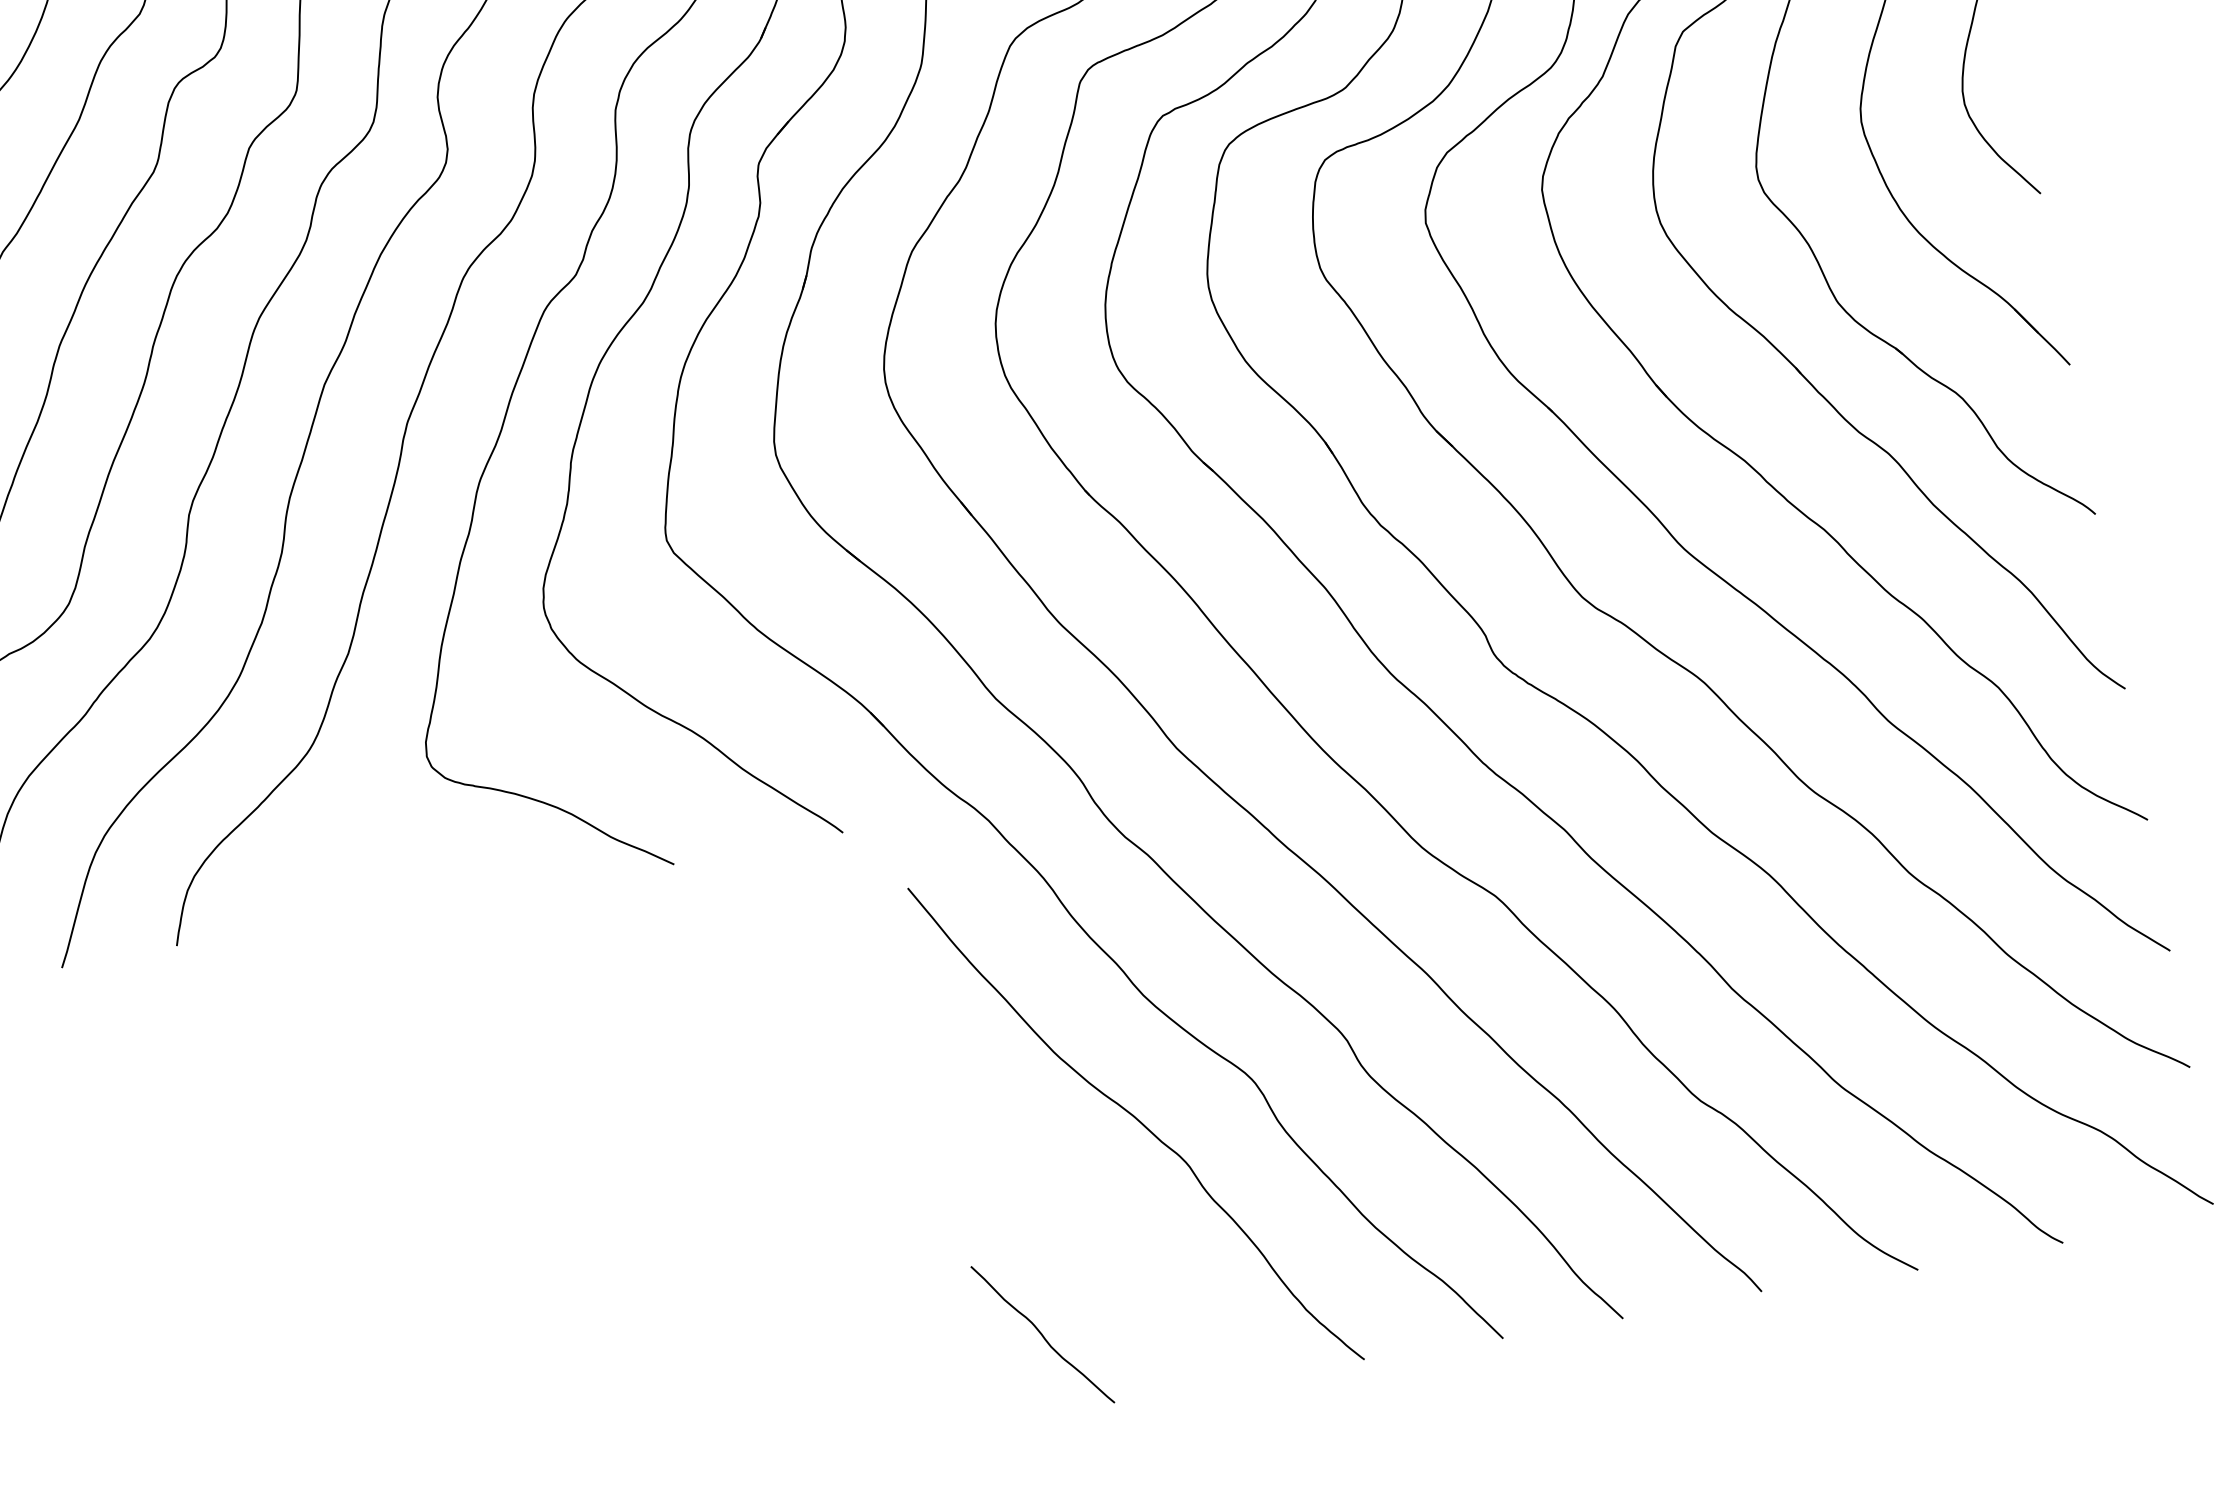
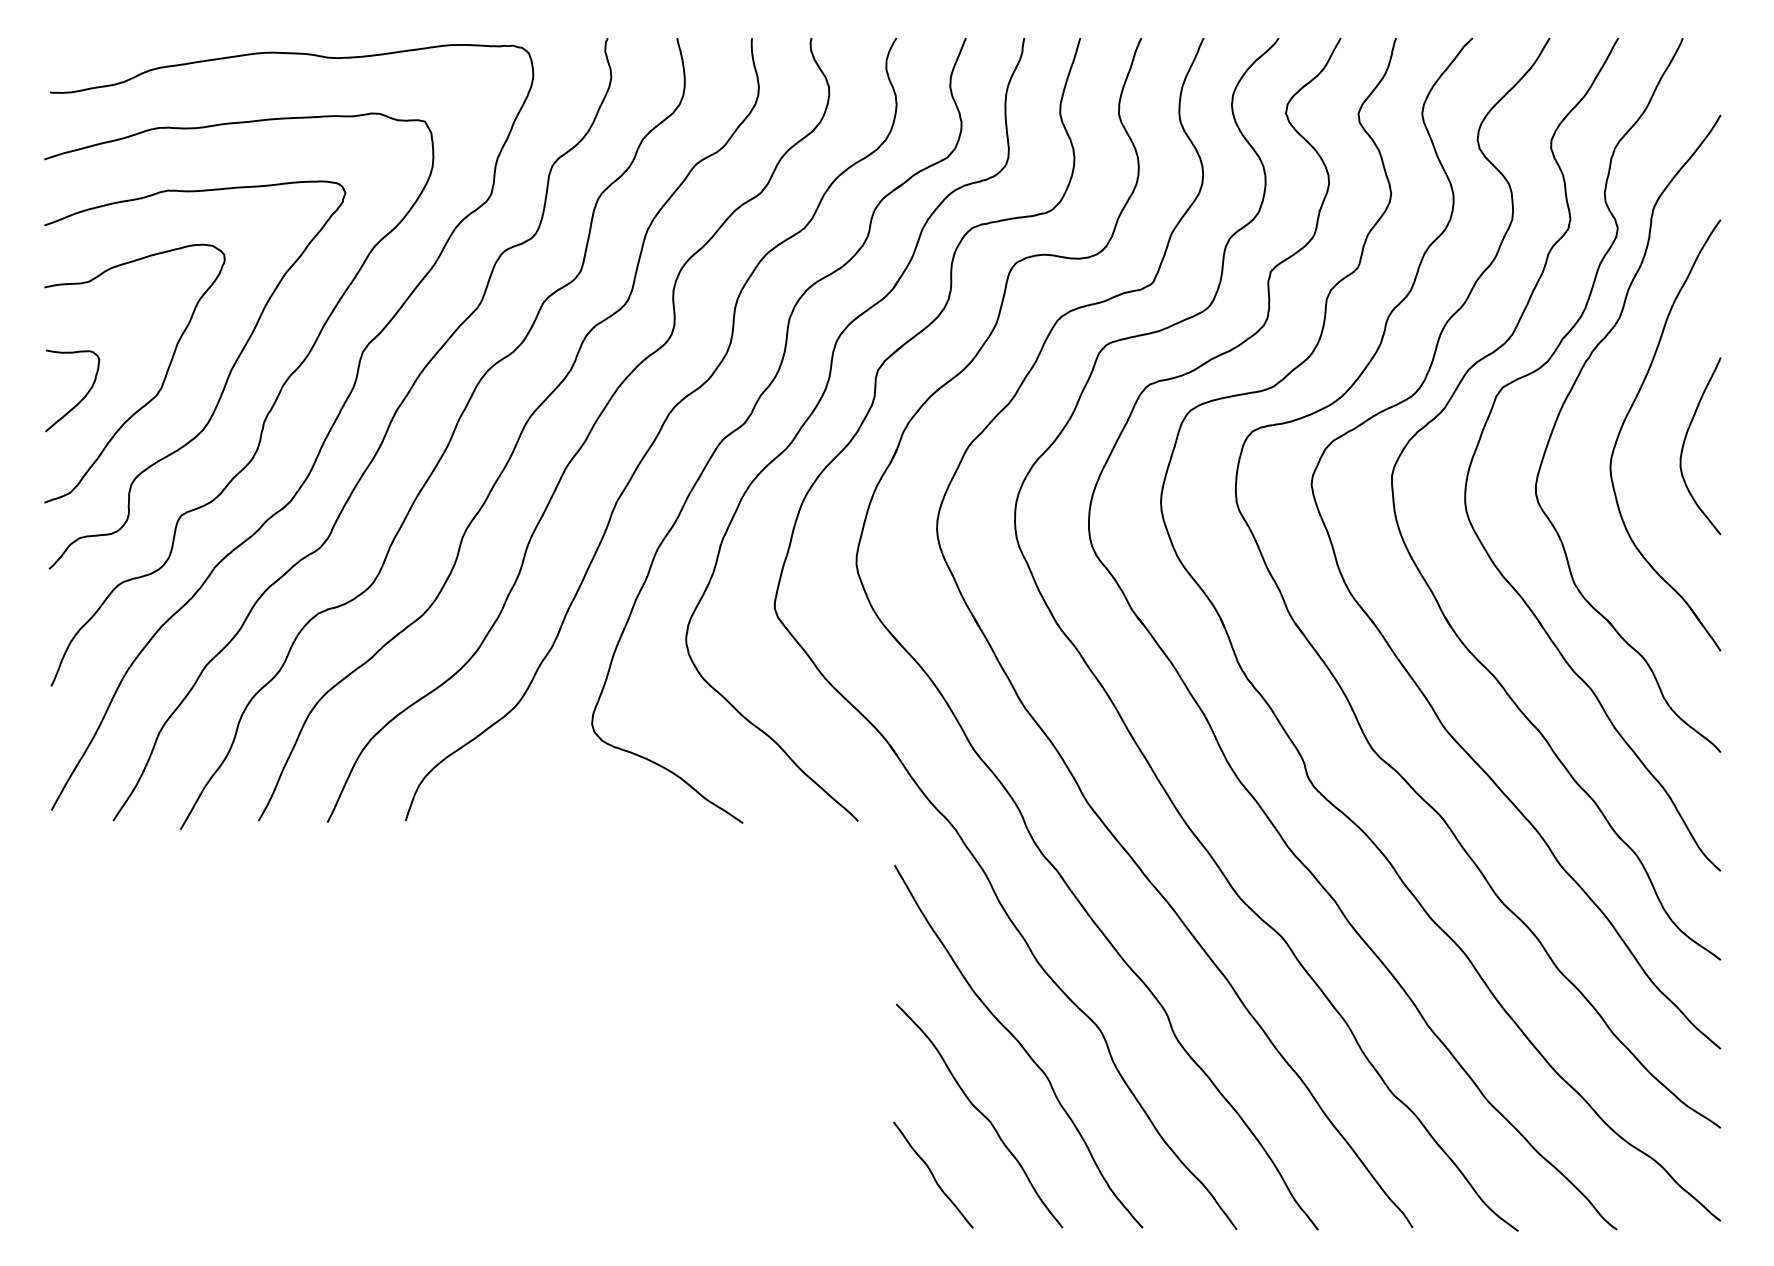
curve: (1096, 1232) -> (980, 1113), added

